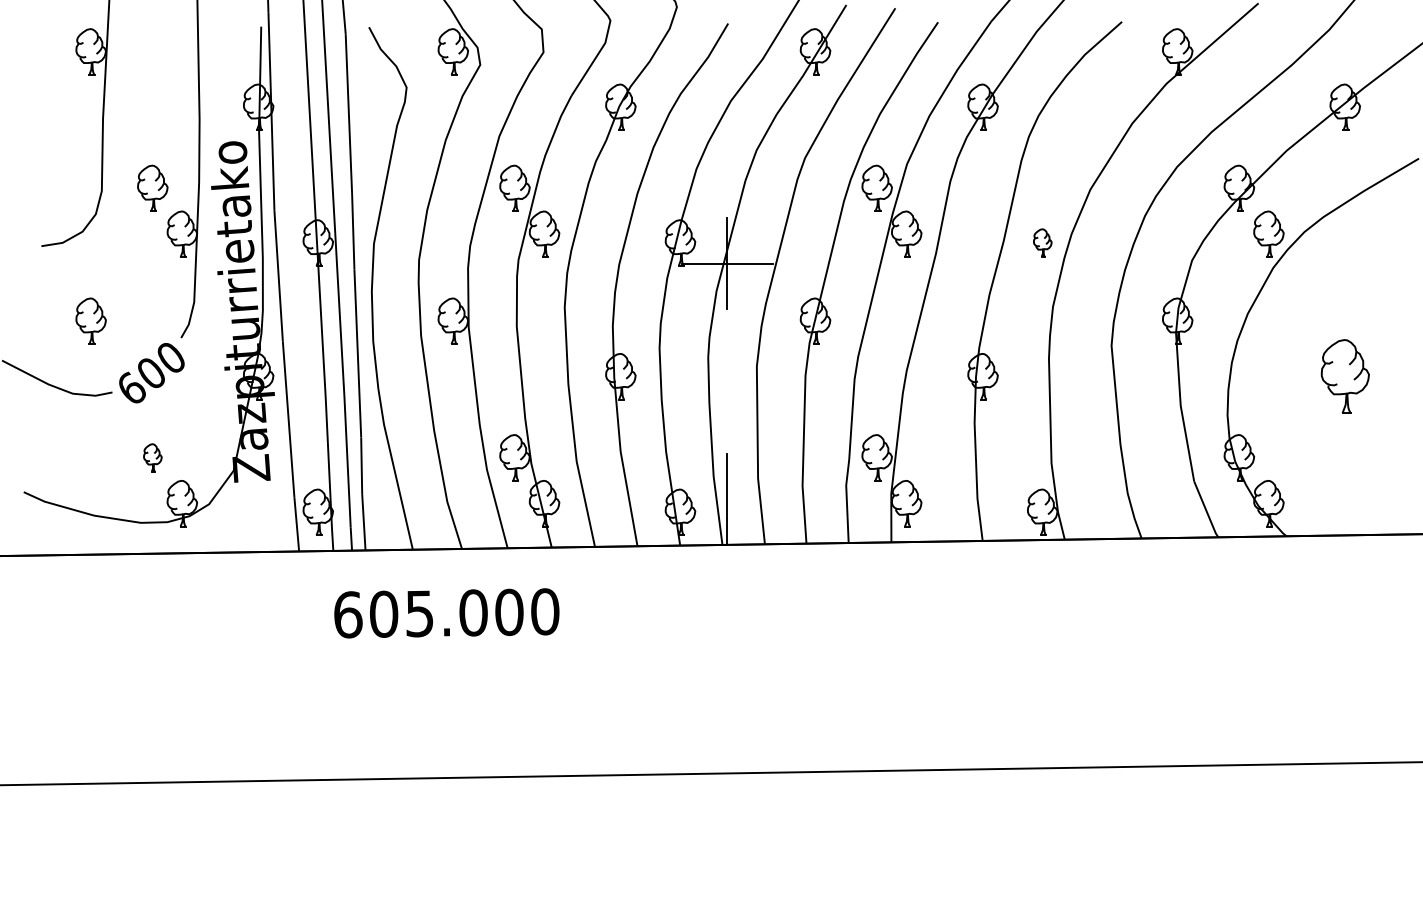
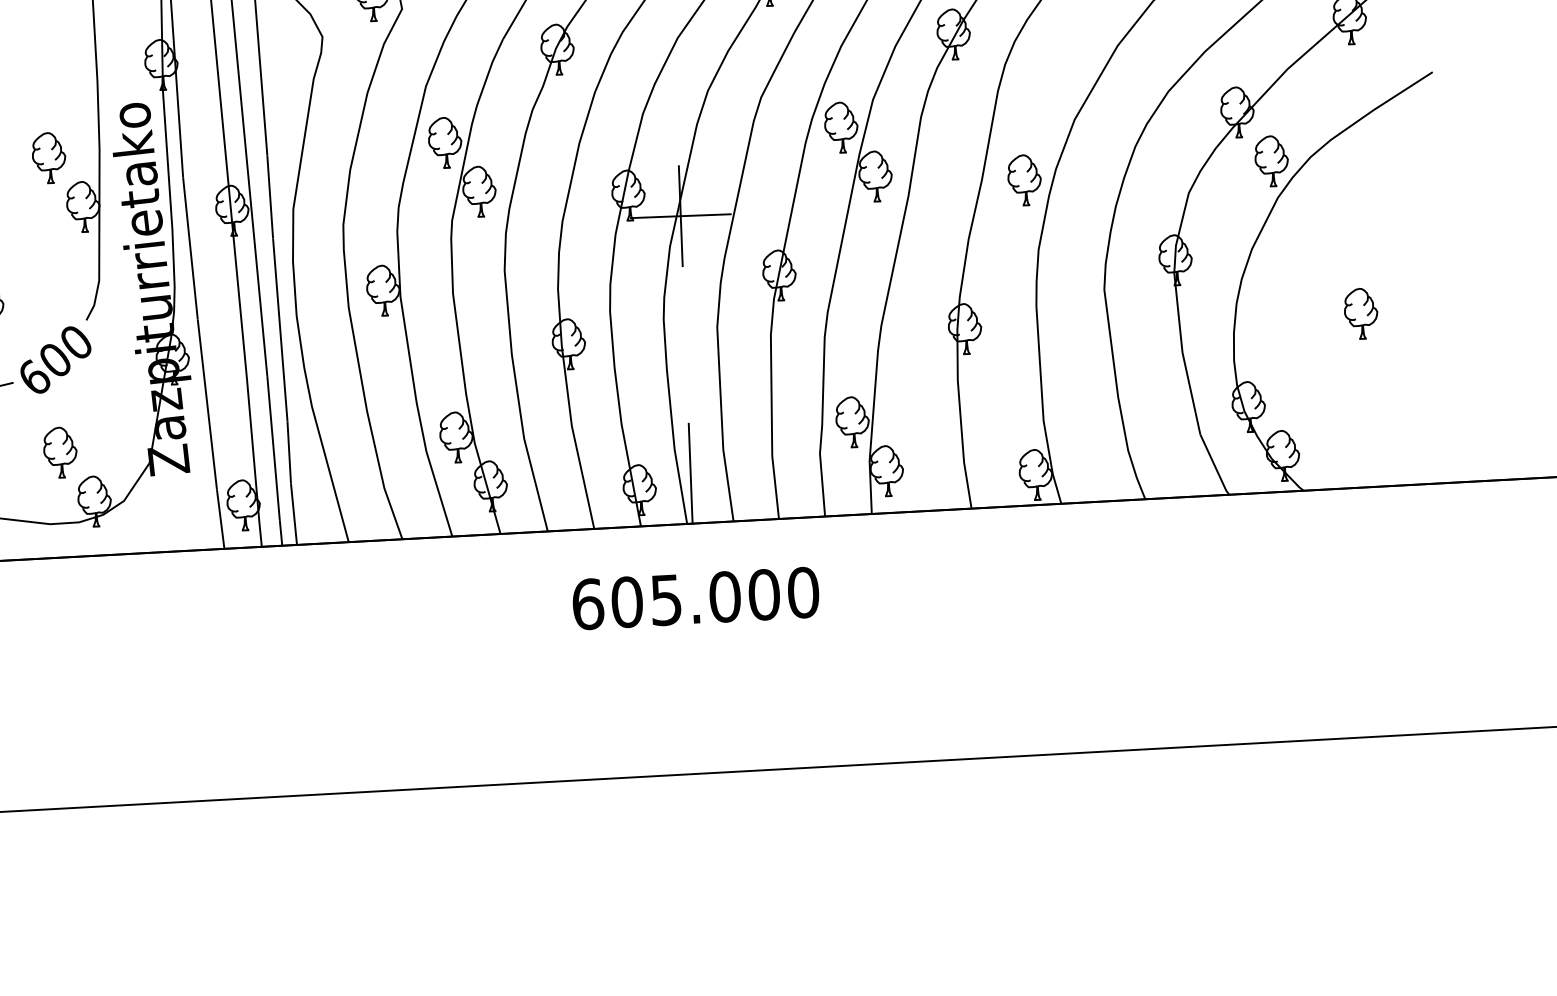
part: (1042, 242) -> (1024, 179), size x1.67
part: (1344, 376) -> (1360, 313), size x0.62
part: (152, 457) -> (60, 452), size x1.67
text: (446, 613) -> (695, 598), moved

